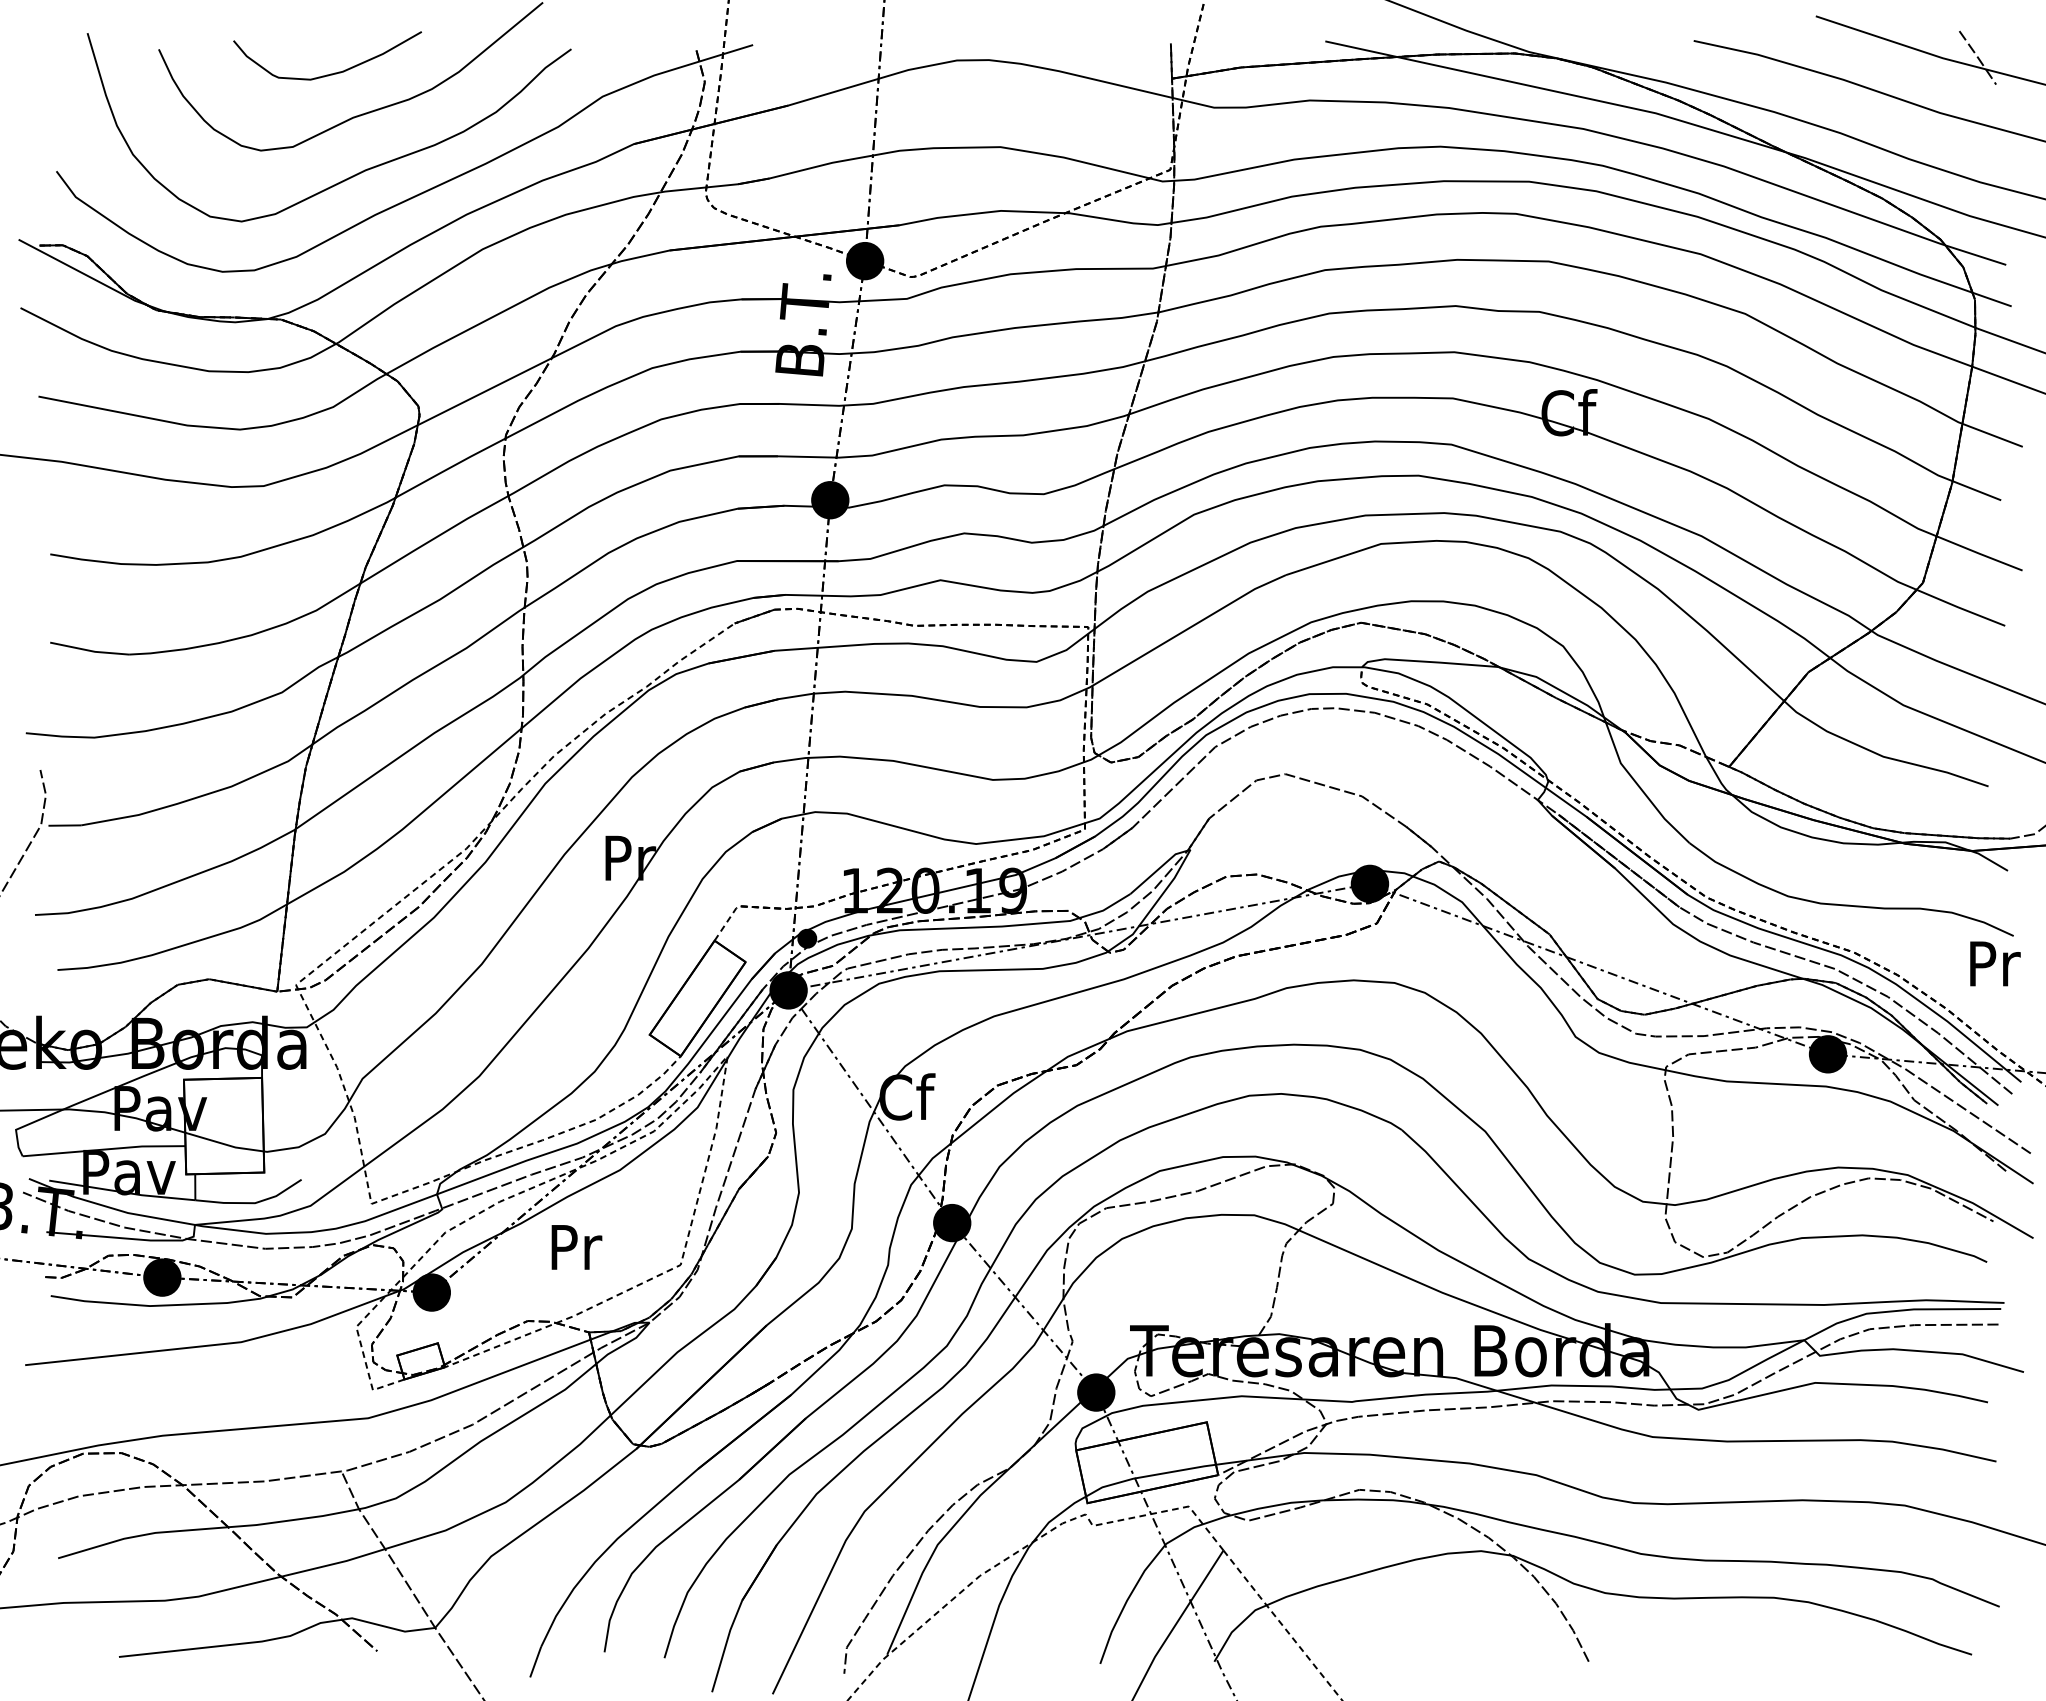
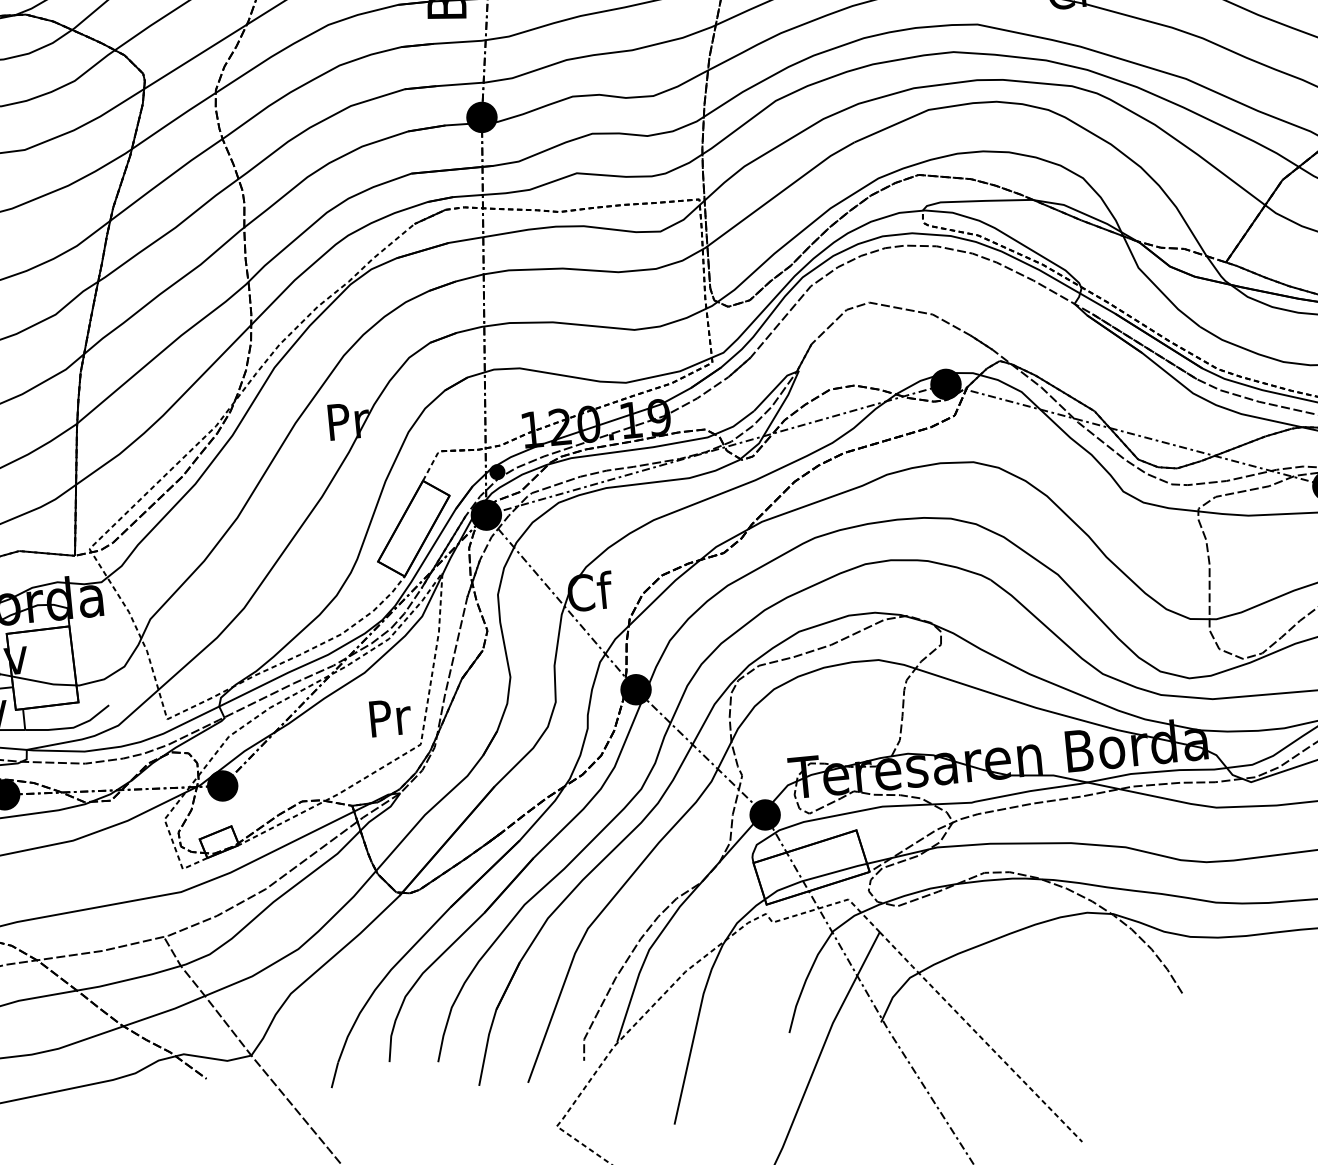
text: (576, 1247) -> (390, 717), moved

